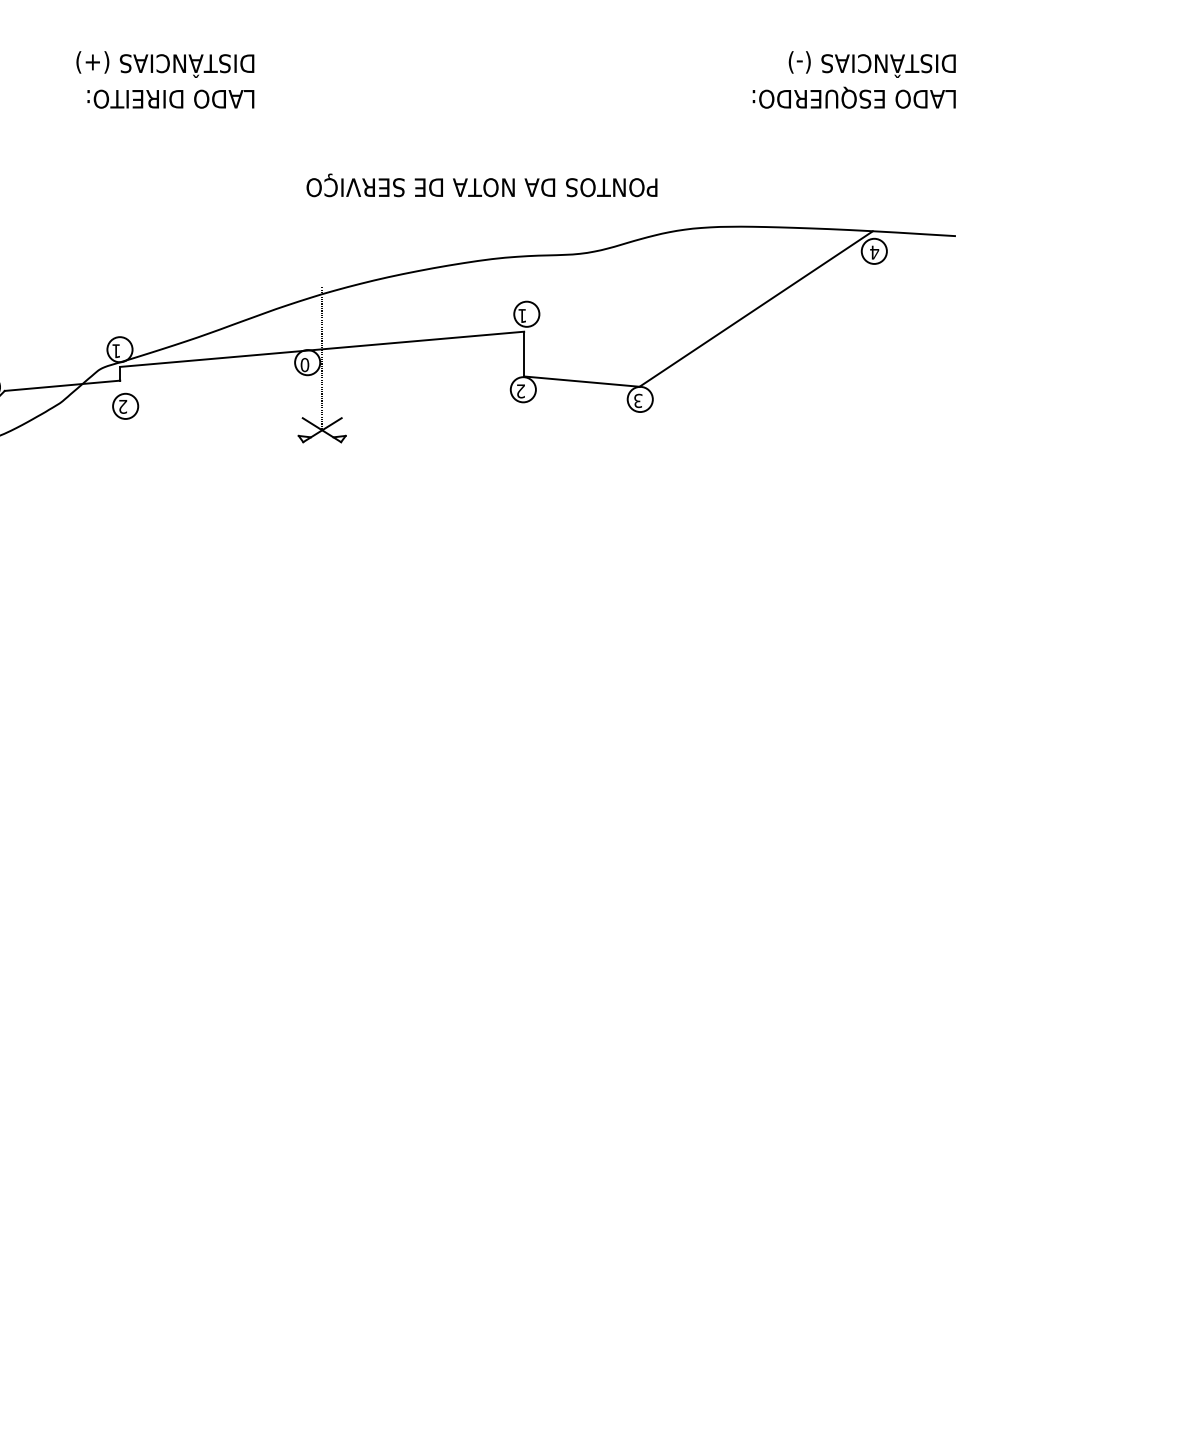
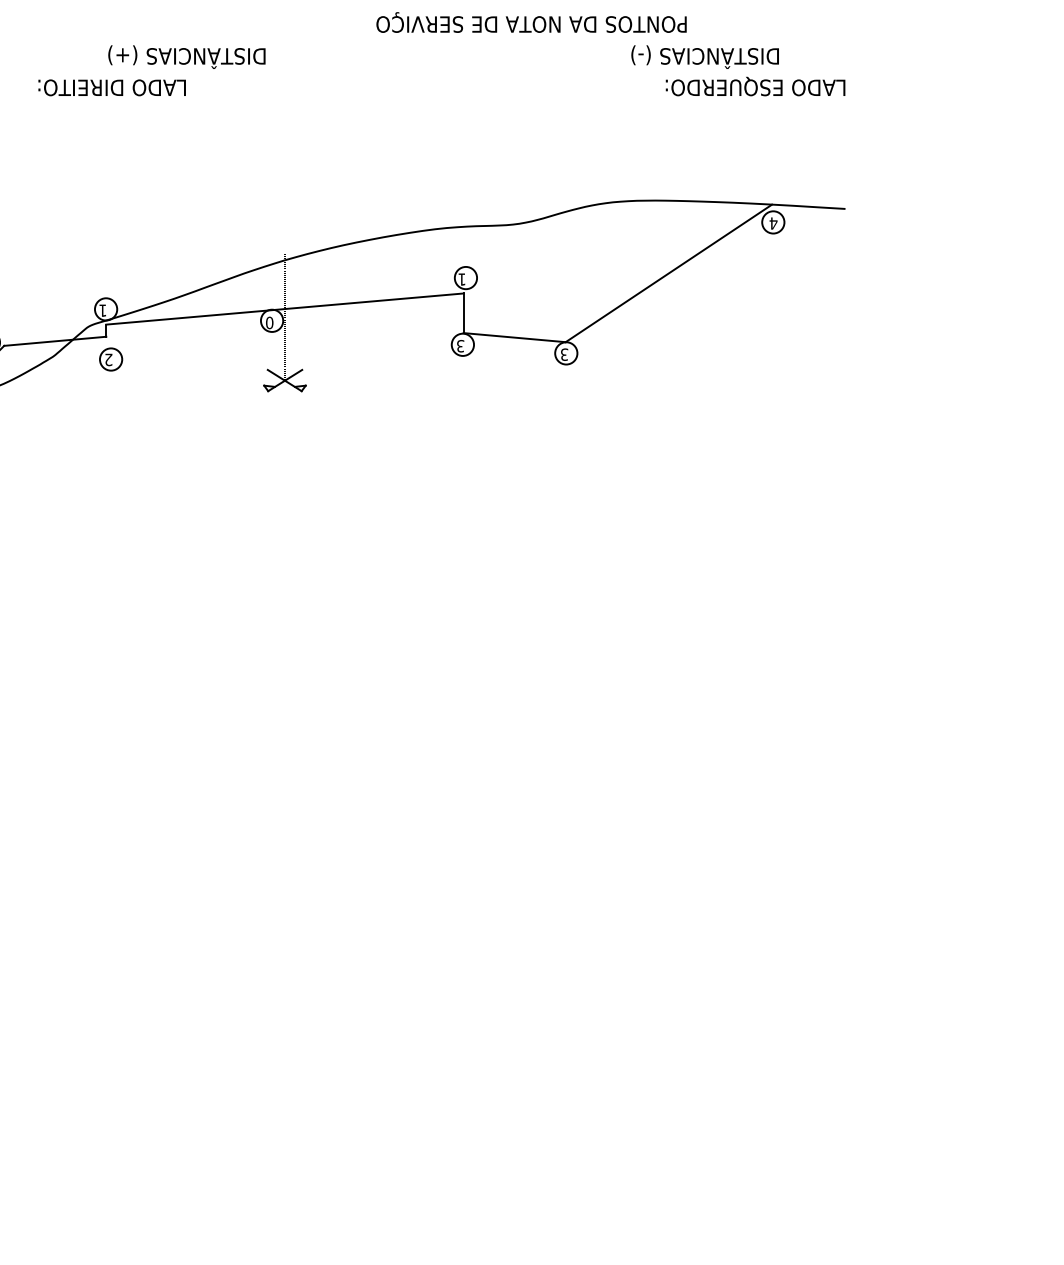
text: (165, 64) -> (187, 57), moved
text: (871, 64) -> (704, 57), moved
text: (170, 98) -> (111, 87), moved
text: (481, 185) -> (531, 22), moved
text: (520, 390) -> (460, 345), 2 -> 3

